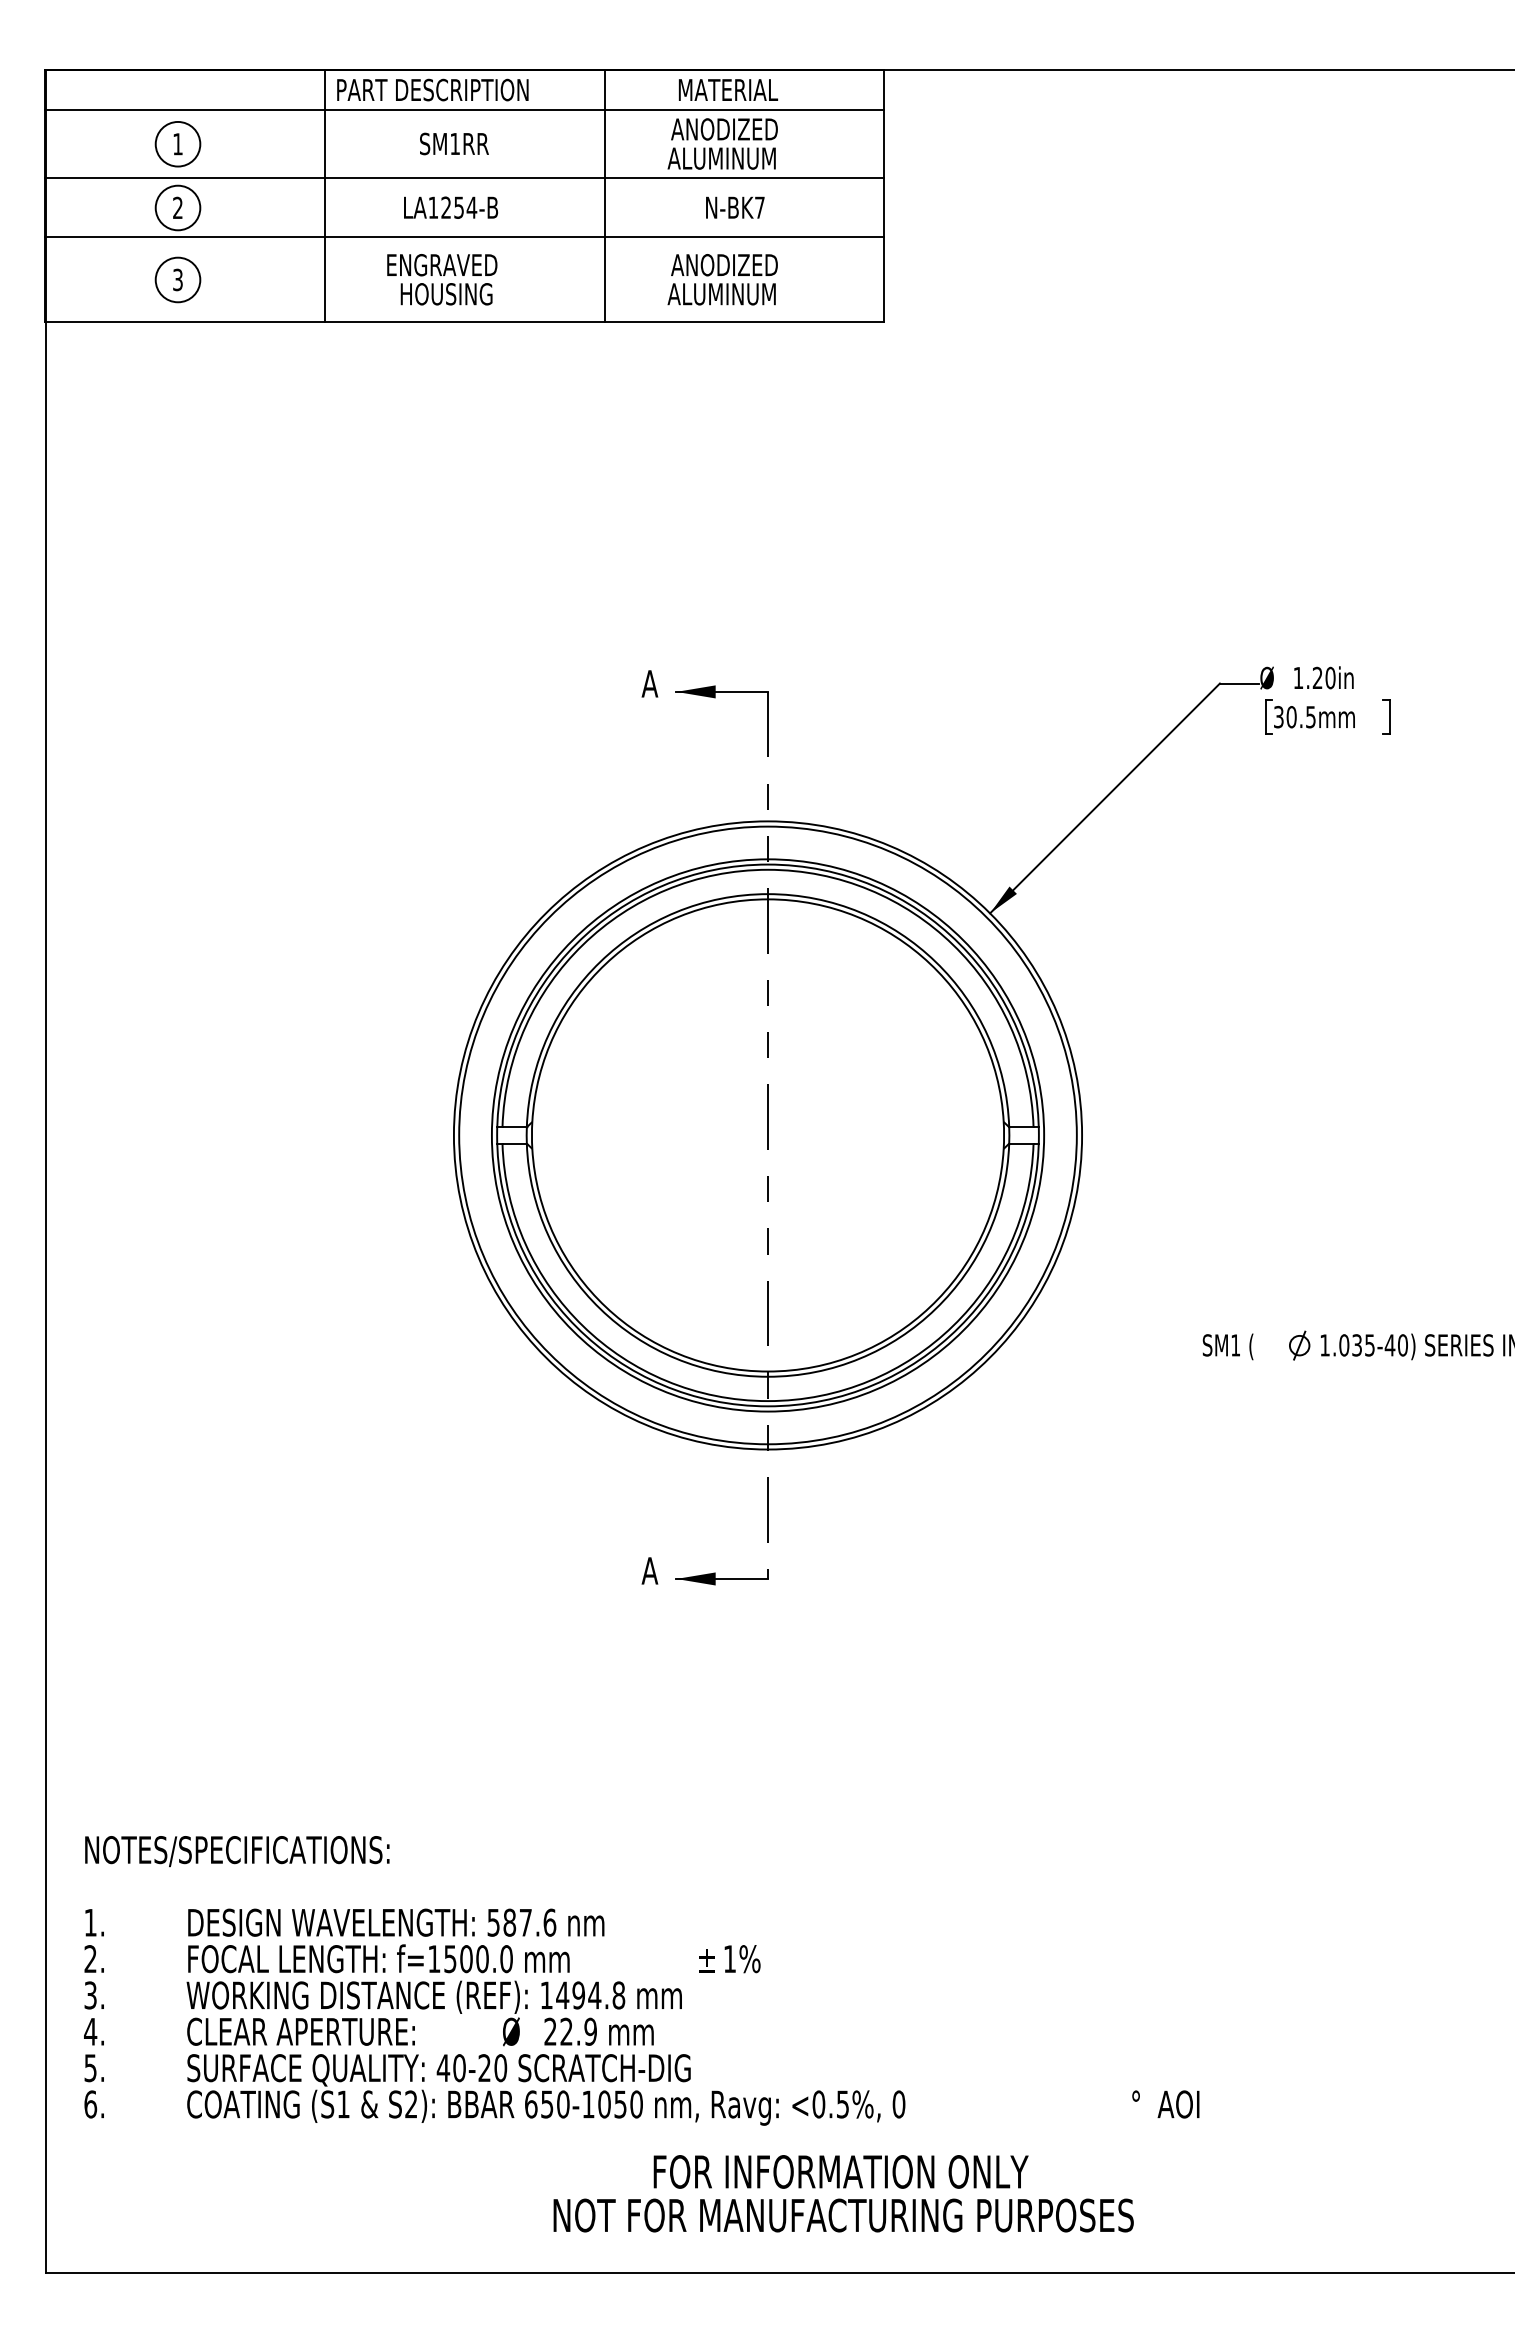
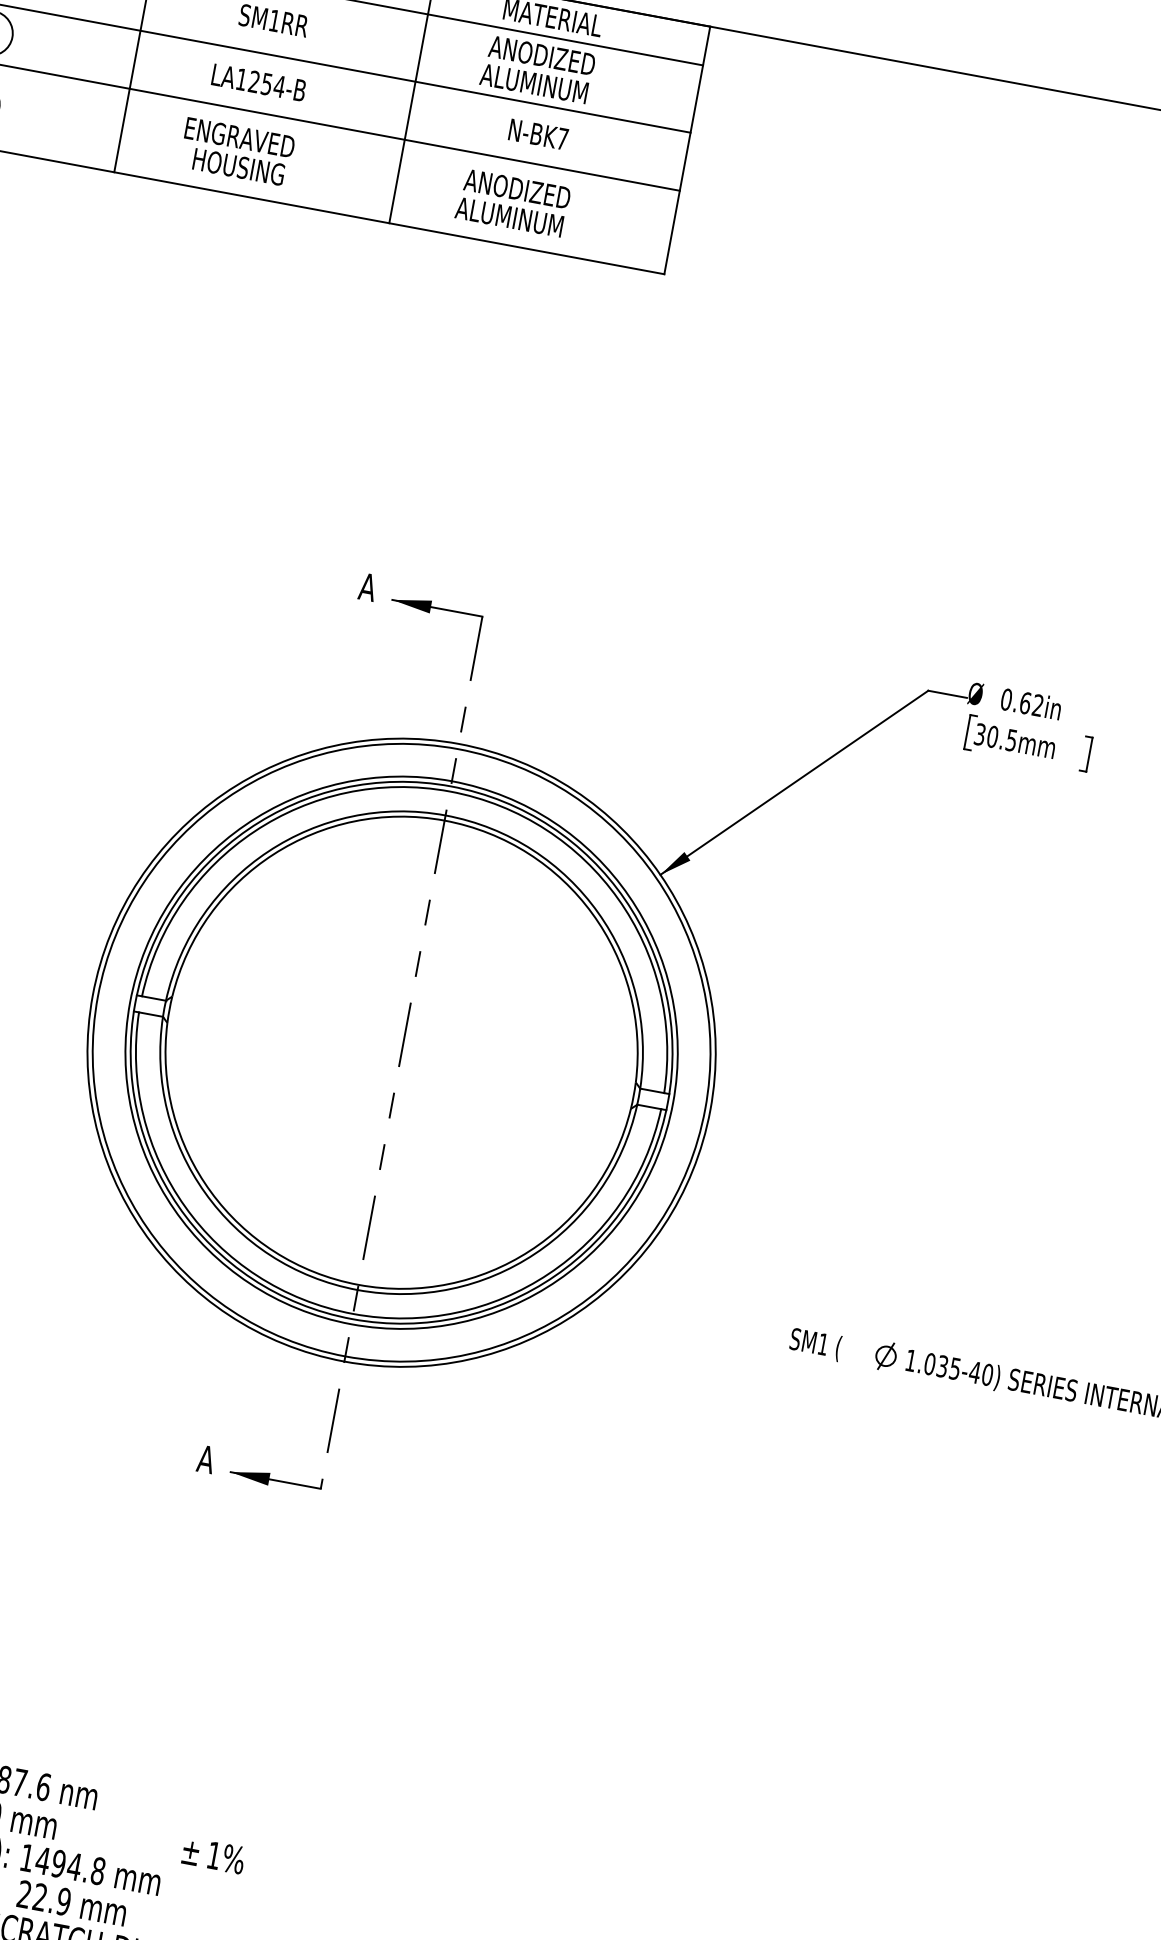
text: (1314, 677) -> (1022, 702), 1.20in -> 0.62in

